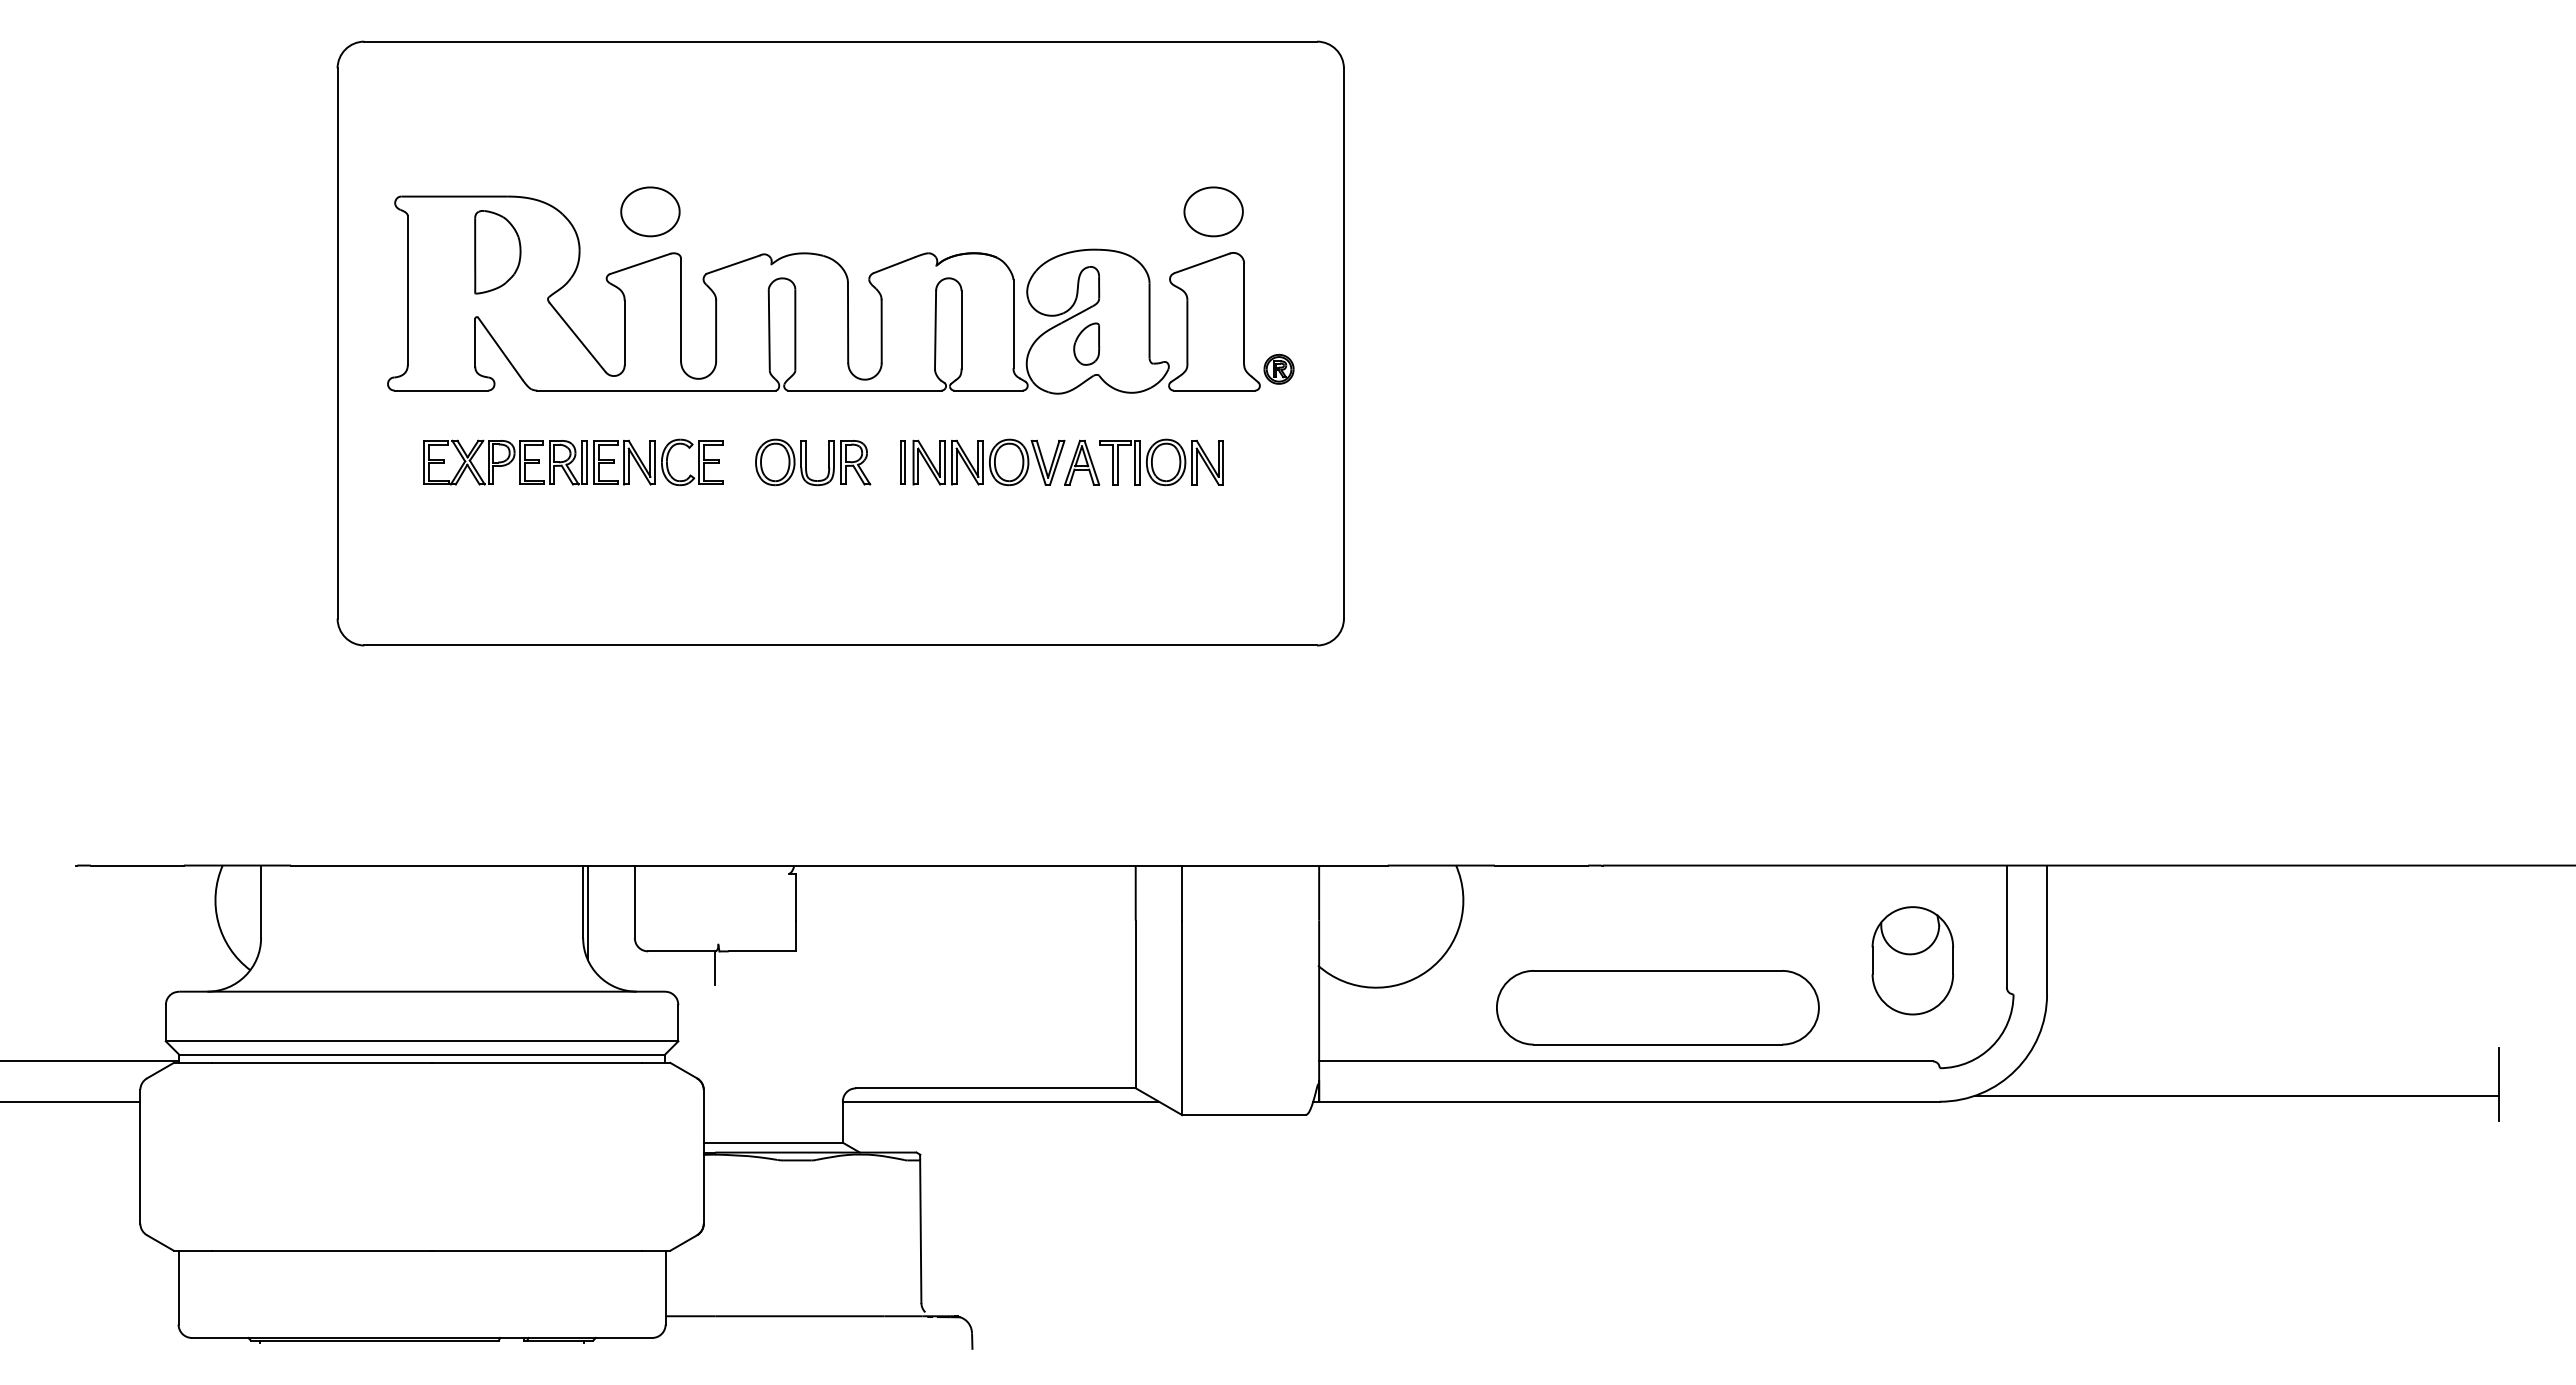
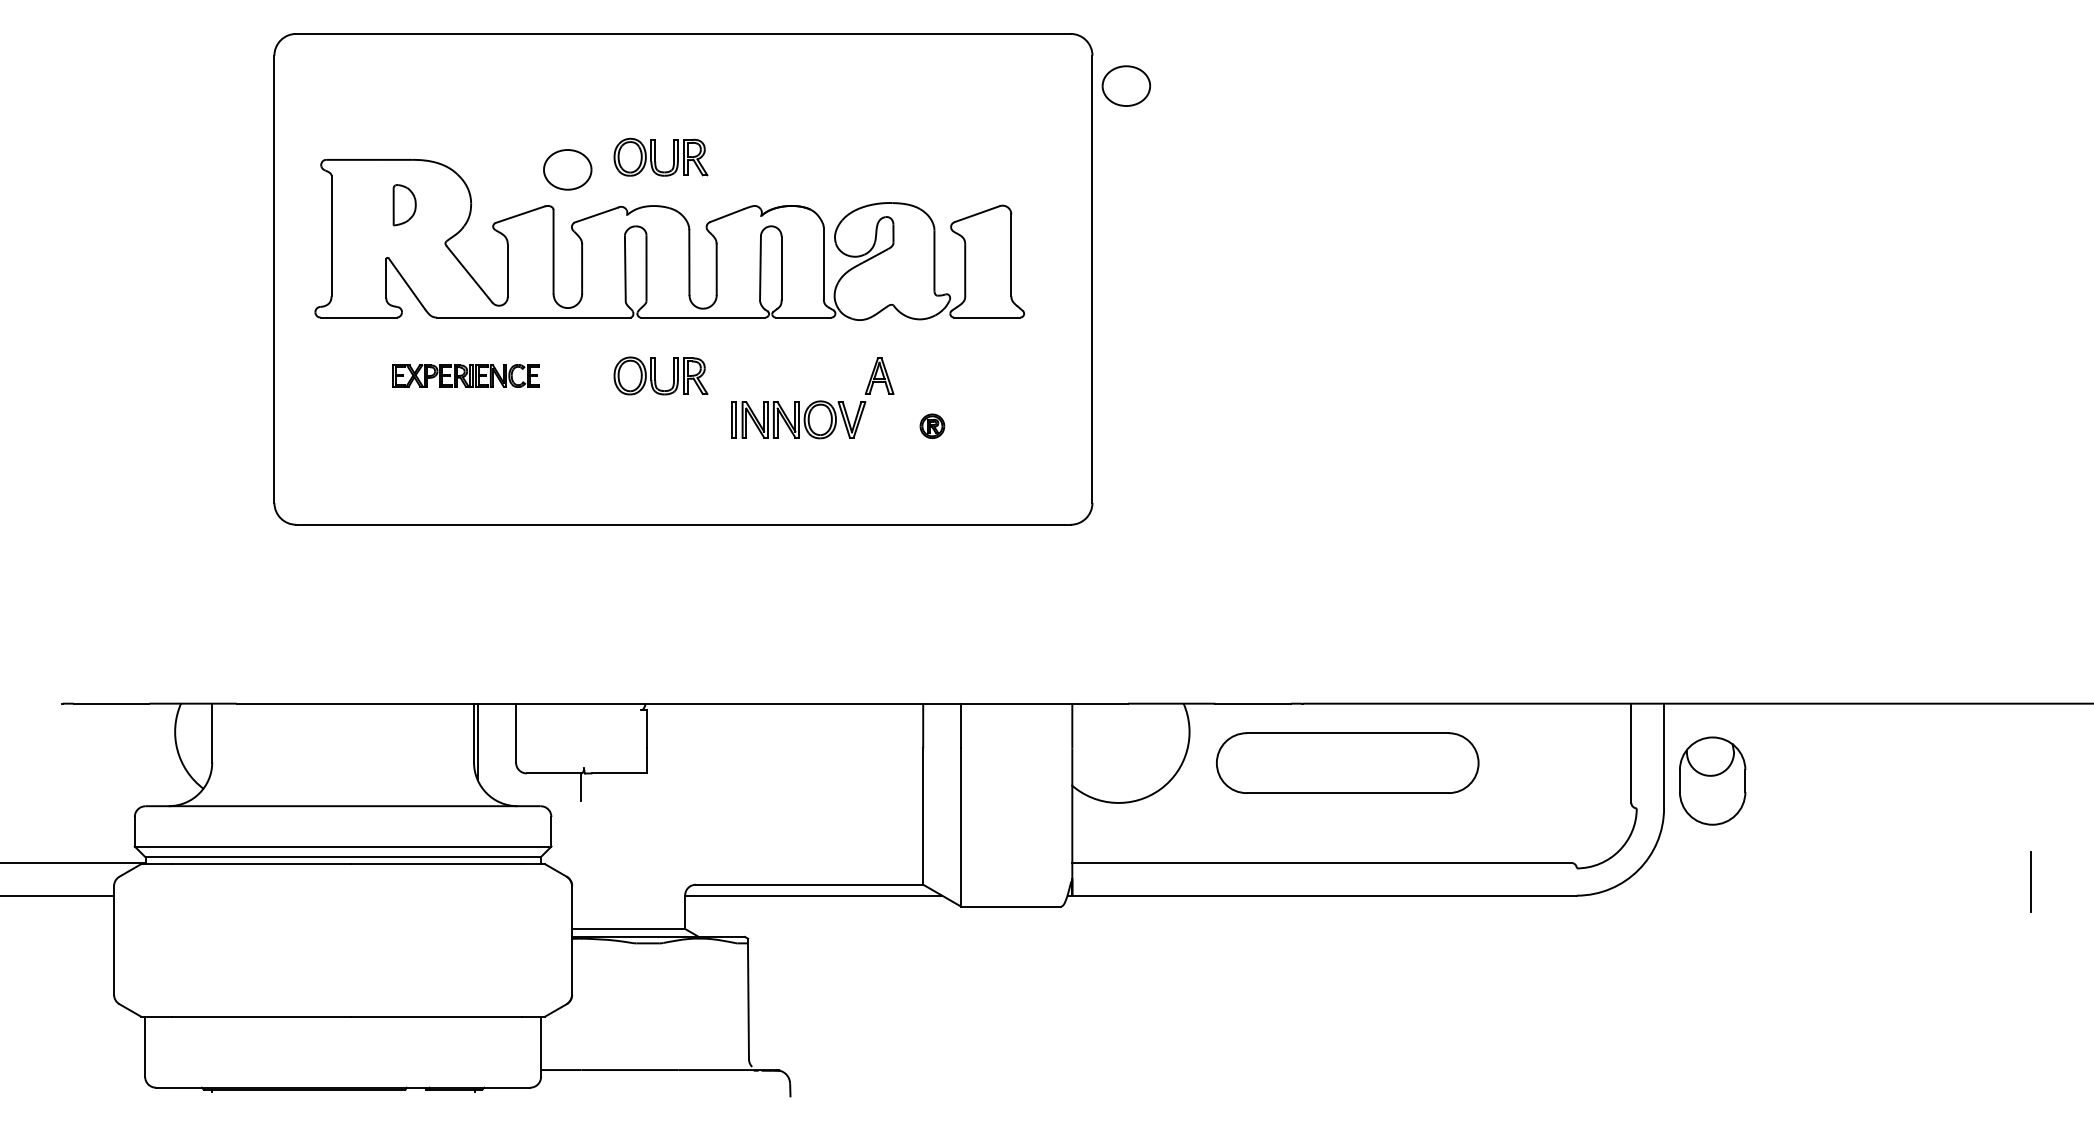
part: (806, 193) -> (655, 157), added
part: (650, 211) -> (567, 169), moved
part: (1213, 211) -> (1126, 85), moved
part: (497, 252) -> (404, 205), size x0.6
part: (1086, 343) -> (883, 279), removed
part: (1278, 369) -> (931, 426), moved
part: (573, 462) -> (466, 376), size x0.6
part: (982, 462) -> (798, 419), moved
part: (1161, 462) -> (944, 376), removed
part: (1912, 960) -> (1712, 780), moved
part: (1657, 1007) -> (1347, 762), moved
line: (2236, 1095) -> (1818, 890), removed

